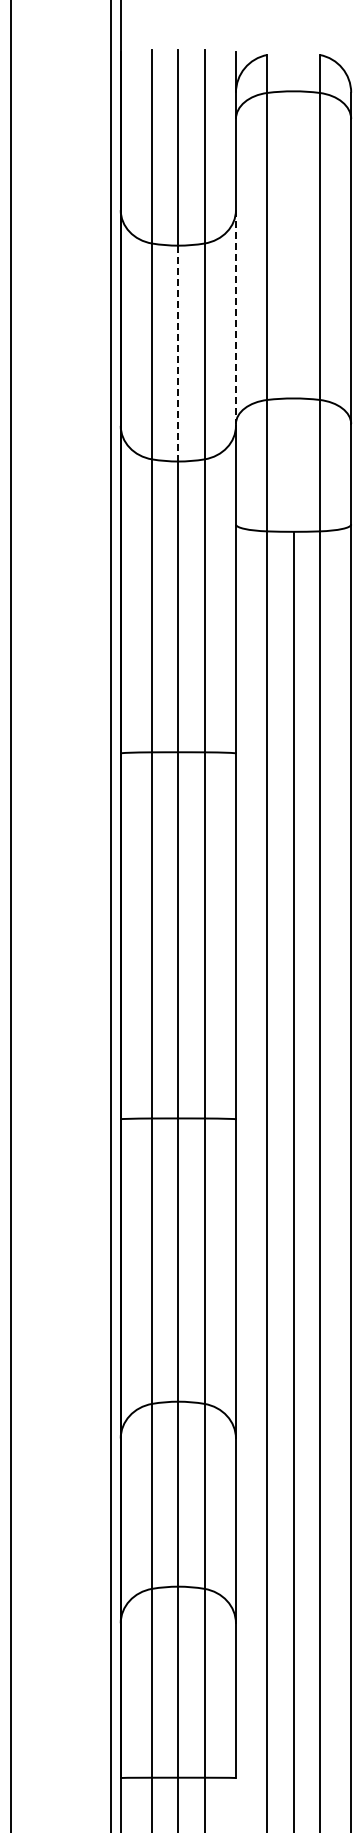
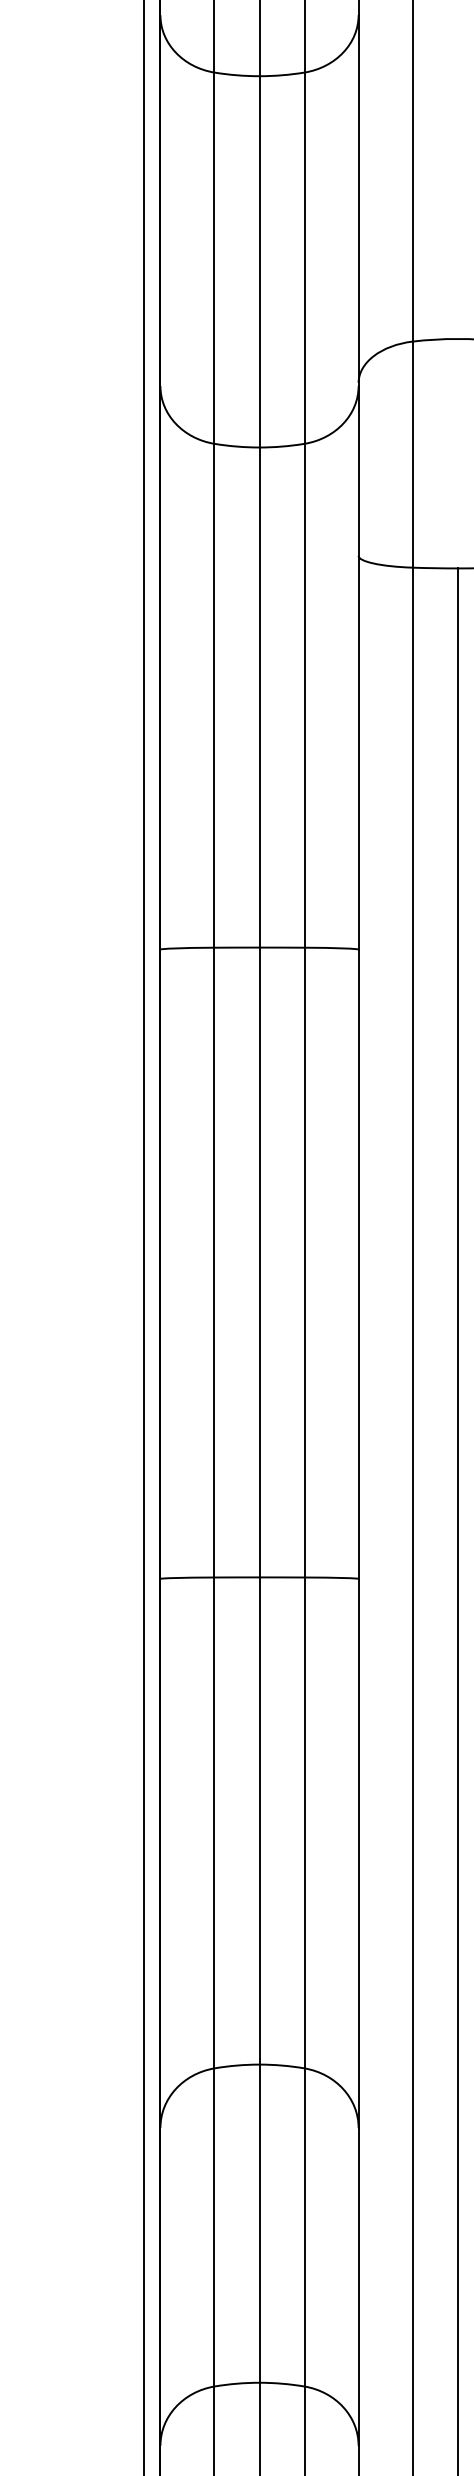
line: (235, 318) -> (357, 201), dashed -> solid
line: (178, 353) -> (259, 261), dashed -> solid

